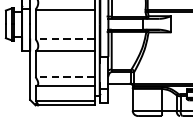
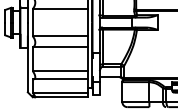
line: (64, 39) -> (59, 36), dashed -> solid
line: (64, 77) -> (59, 71), dashed -> solid

